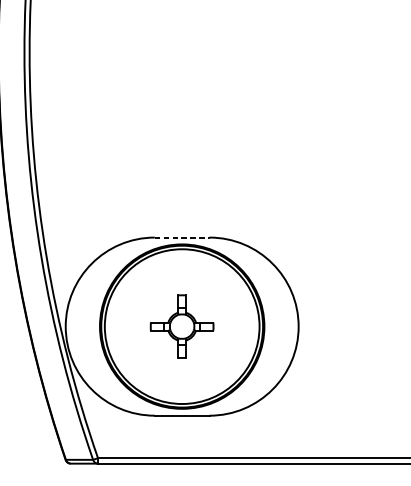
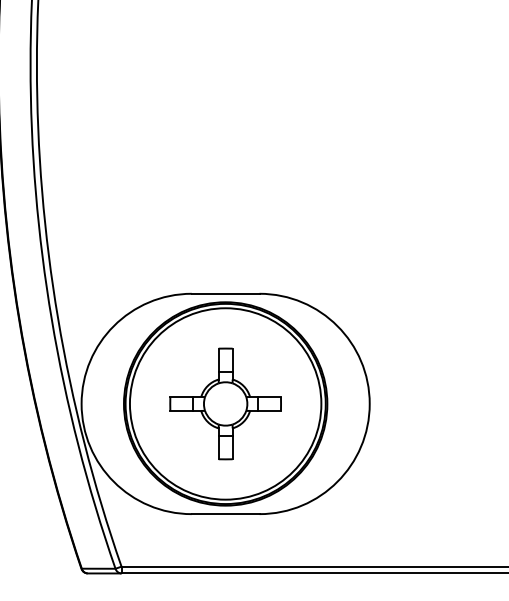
line: (182, 237) -> (225, 293), dashed -> solid
part: (182, 326) -> (225, 403), size x1.43

